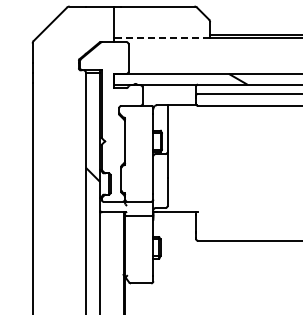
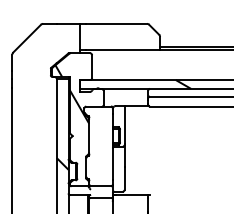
line: (165, 38) -> (122, 50), dashed -> solid
hatch: (104, 91) -> (72, 94), added

